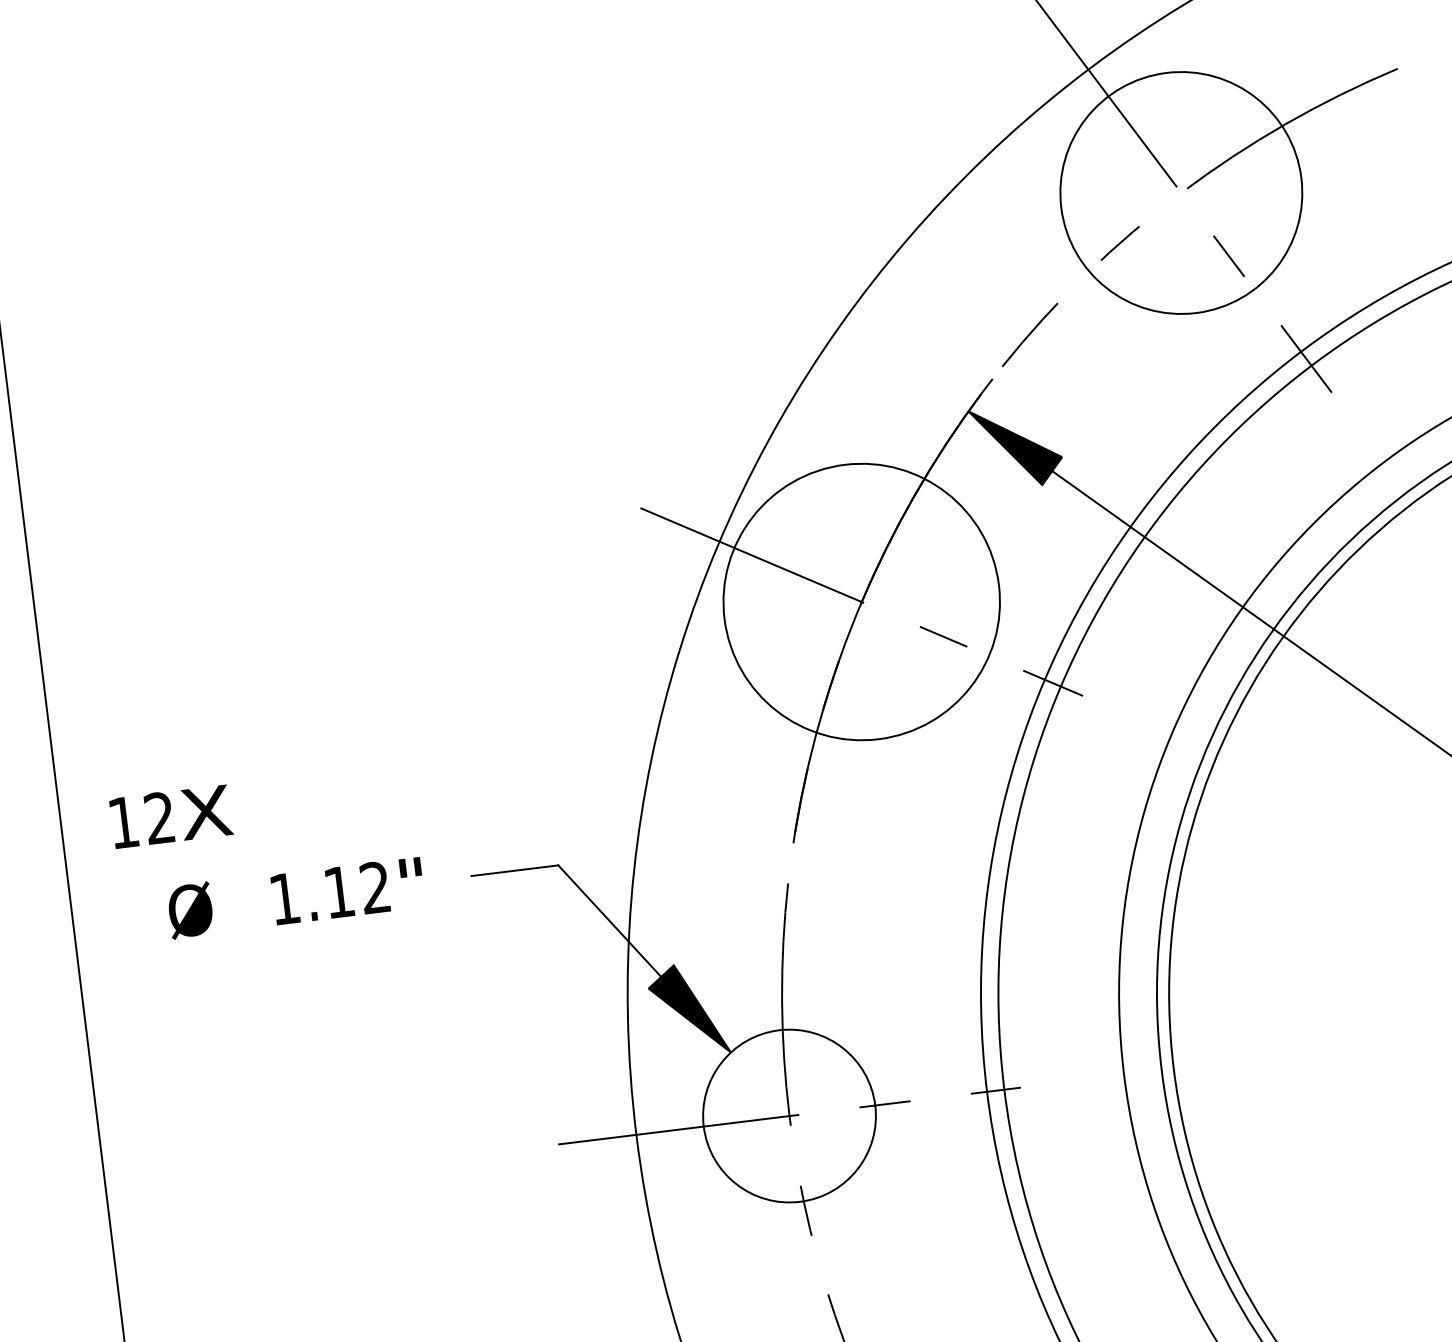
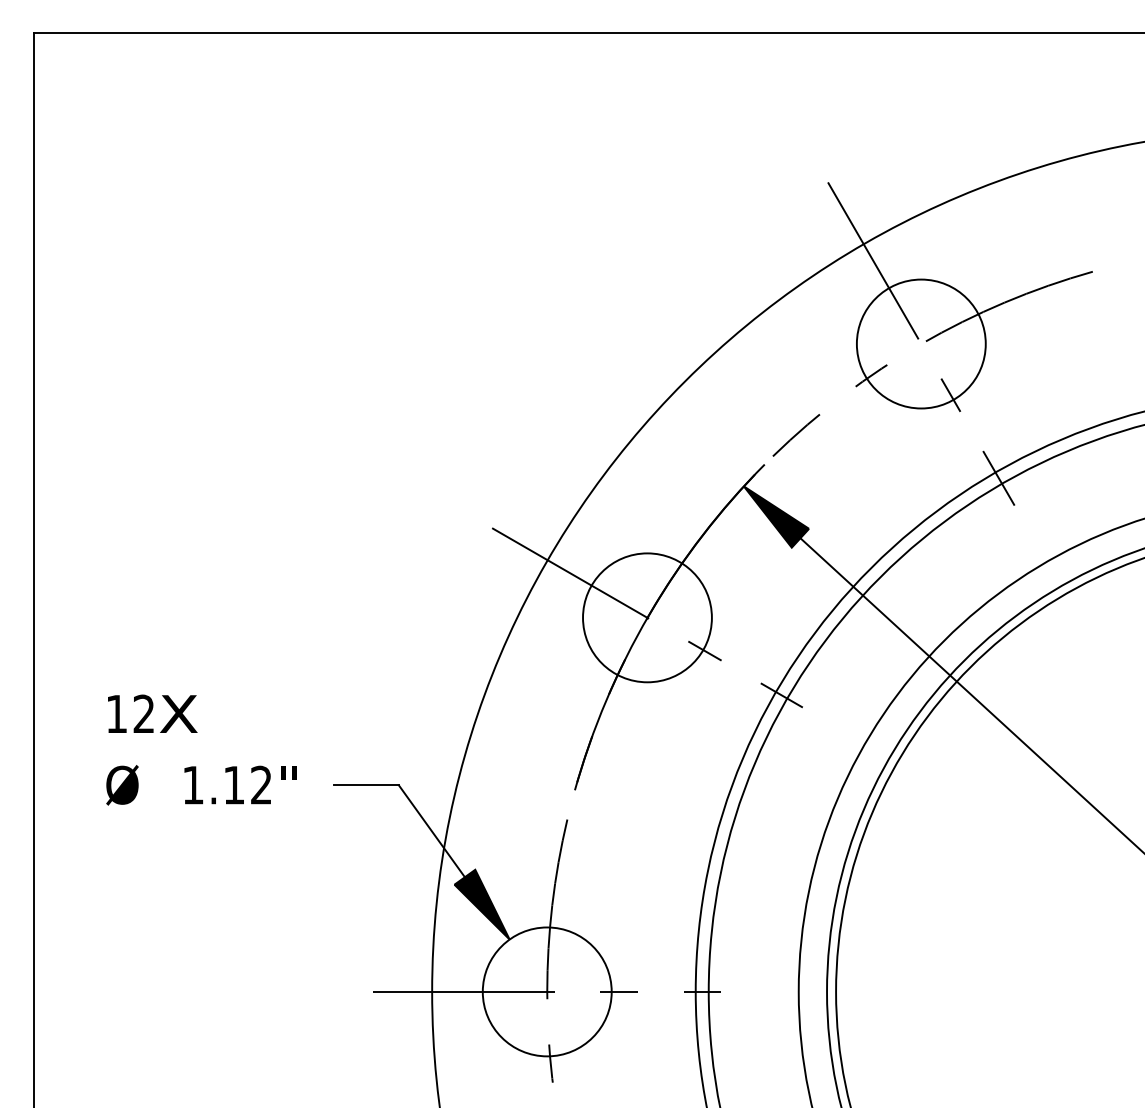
circle: (1180, 192) -> (920, 343), size x0.71
circle: (861, 601) -> (647, 617), size x0.62
text: (170, 816) -> (152, 713), moved

